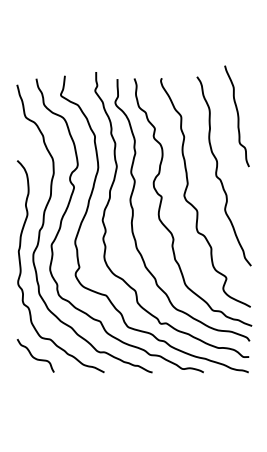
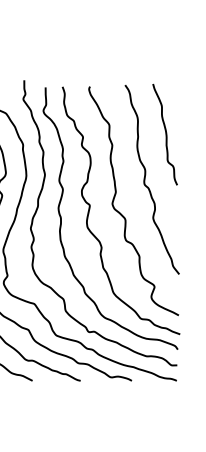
curve: (237, 116) -> (165, 134), moved

